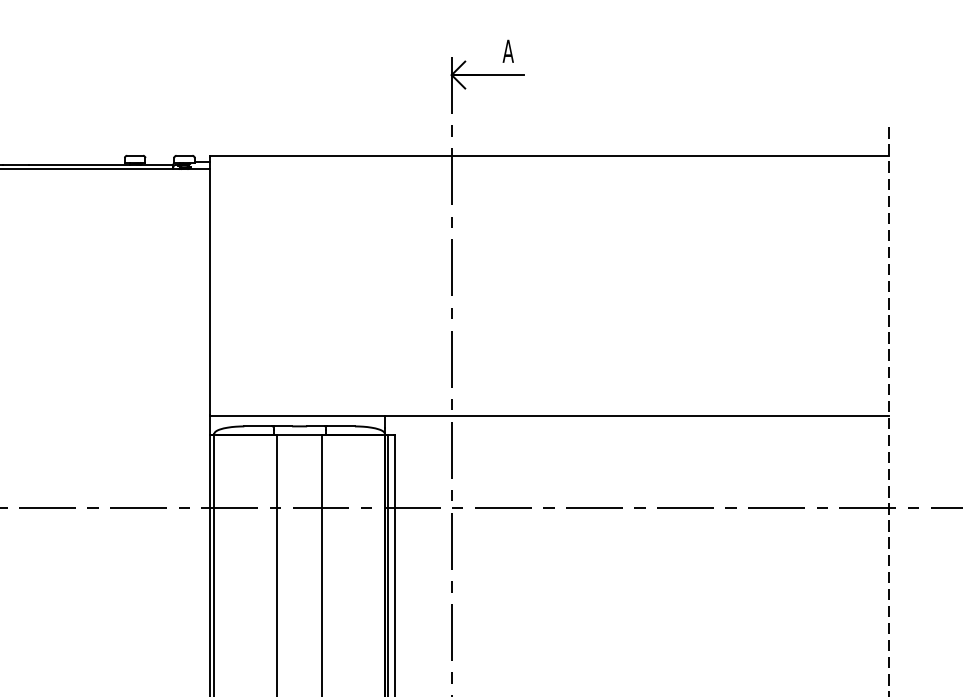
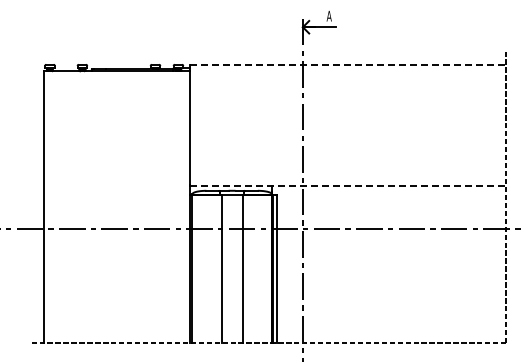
line: (549, 155) -> (348, 64), solid -> dashed
line: (549, 414) -> (348, 185), solid -> dashed

